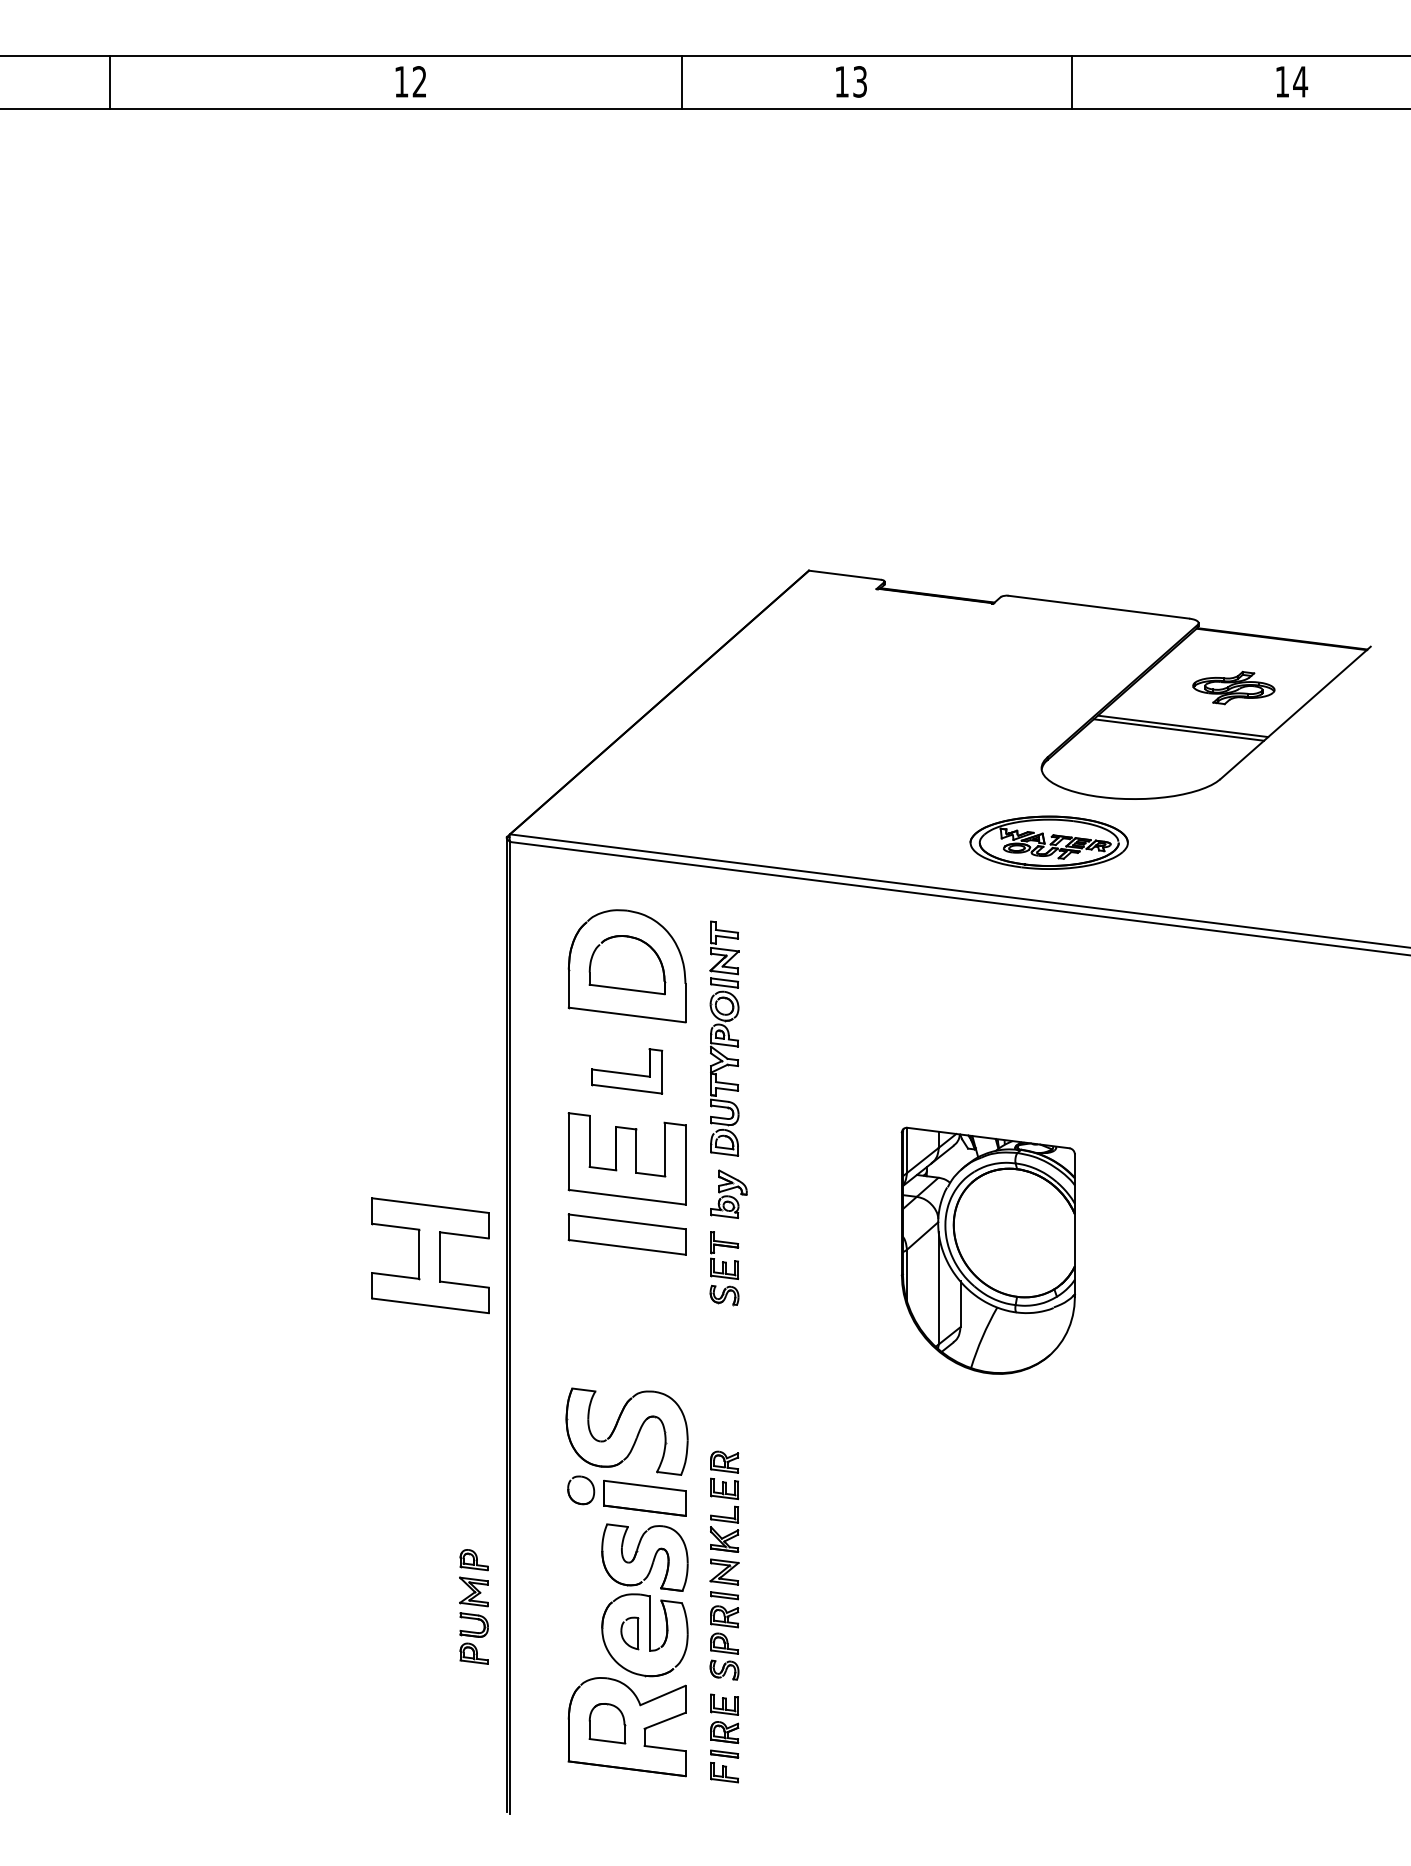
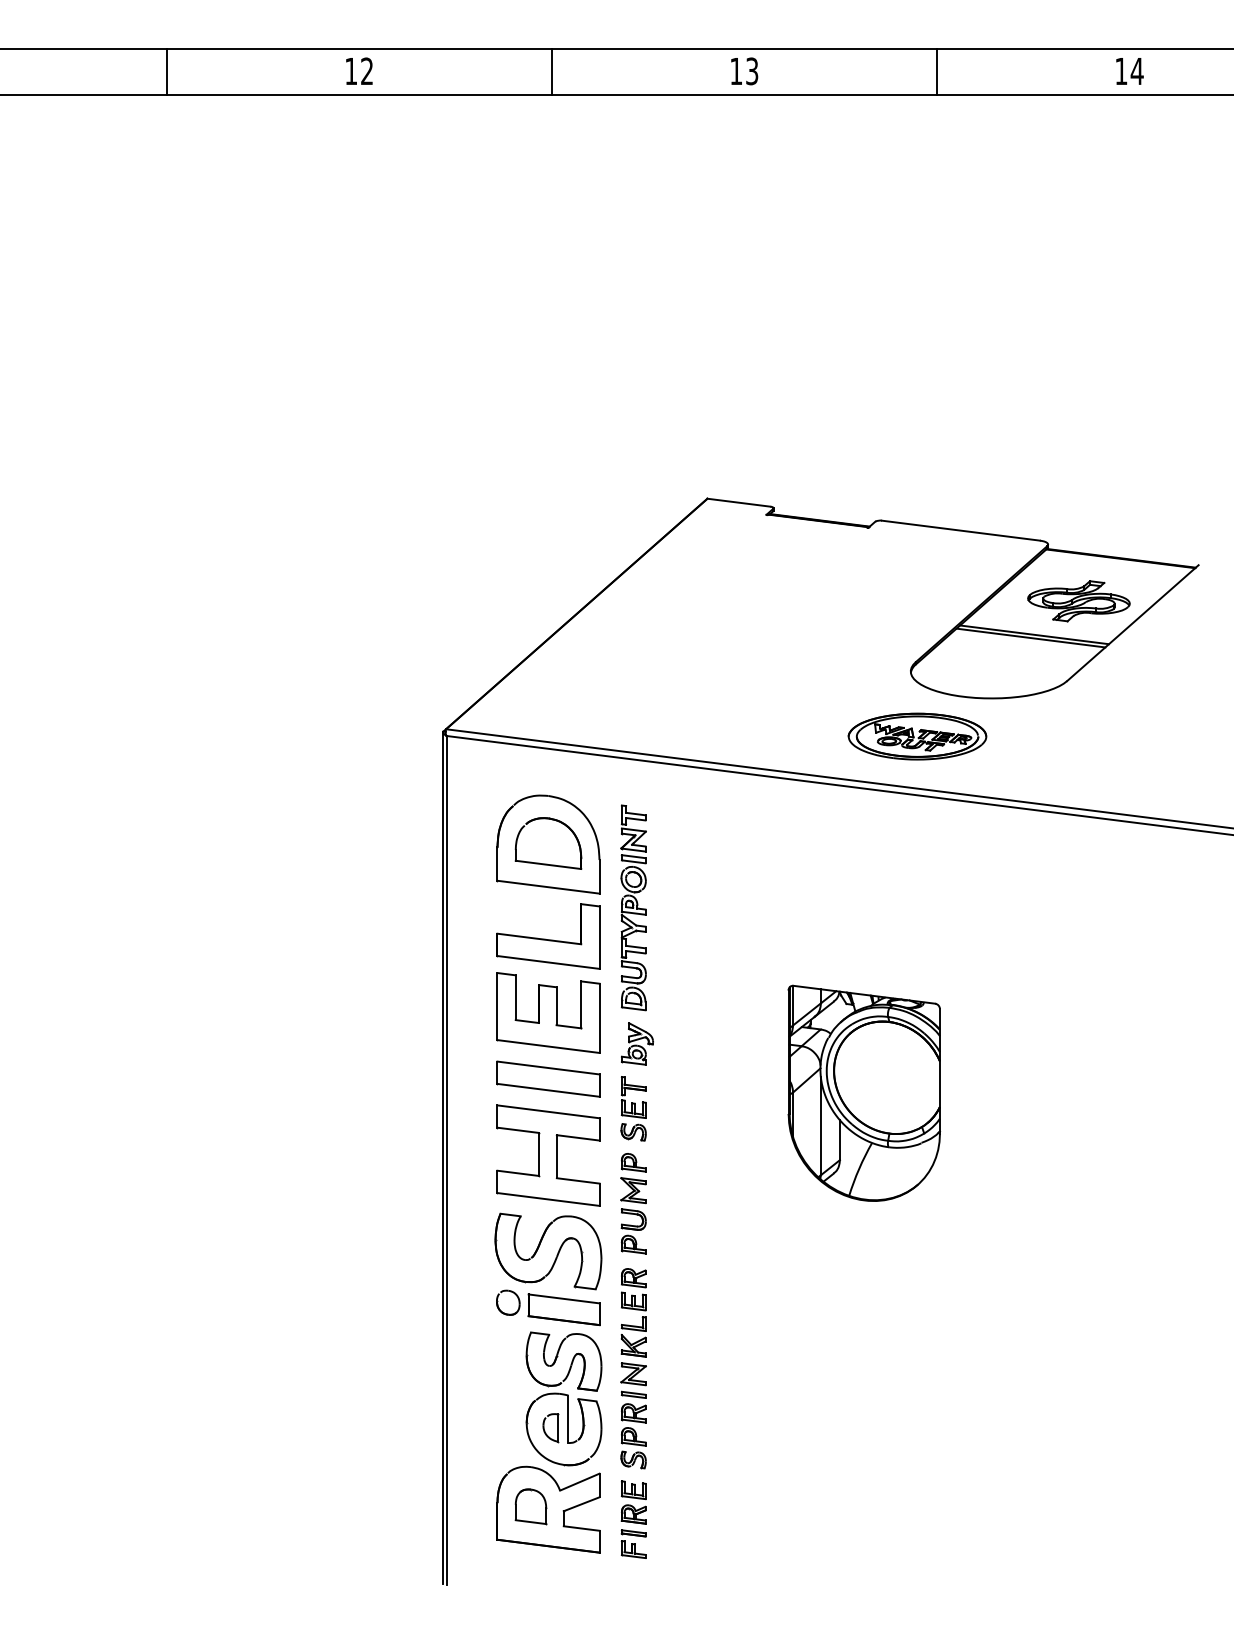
line: (110, 82) -> (167, 71), moved
line: (682, 82) -> (552, 71), moved
part: (1233, 688) -> (1078, 601), size x1.43
part: (627, 1071) -> (548, 936), size x1.67
part: (430, 1255) -> (548, 1155), moved
part: (473, 1606) -> (633, 1203), moved

